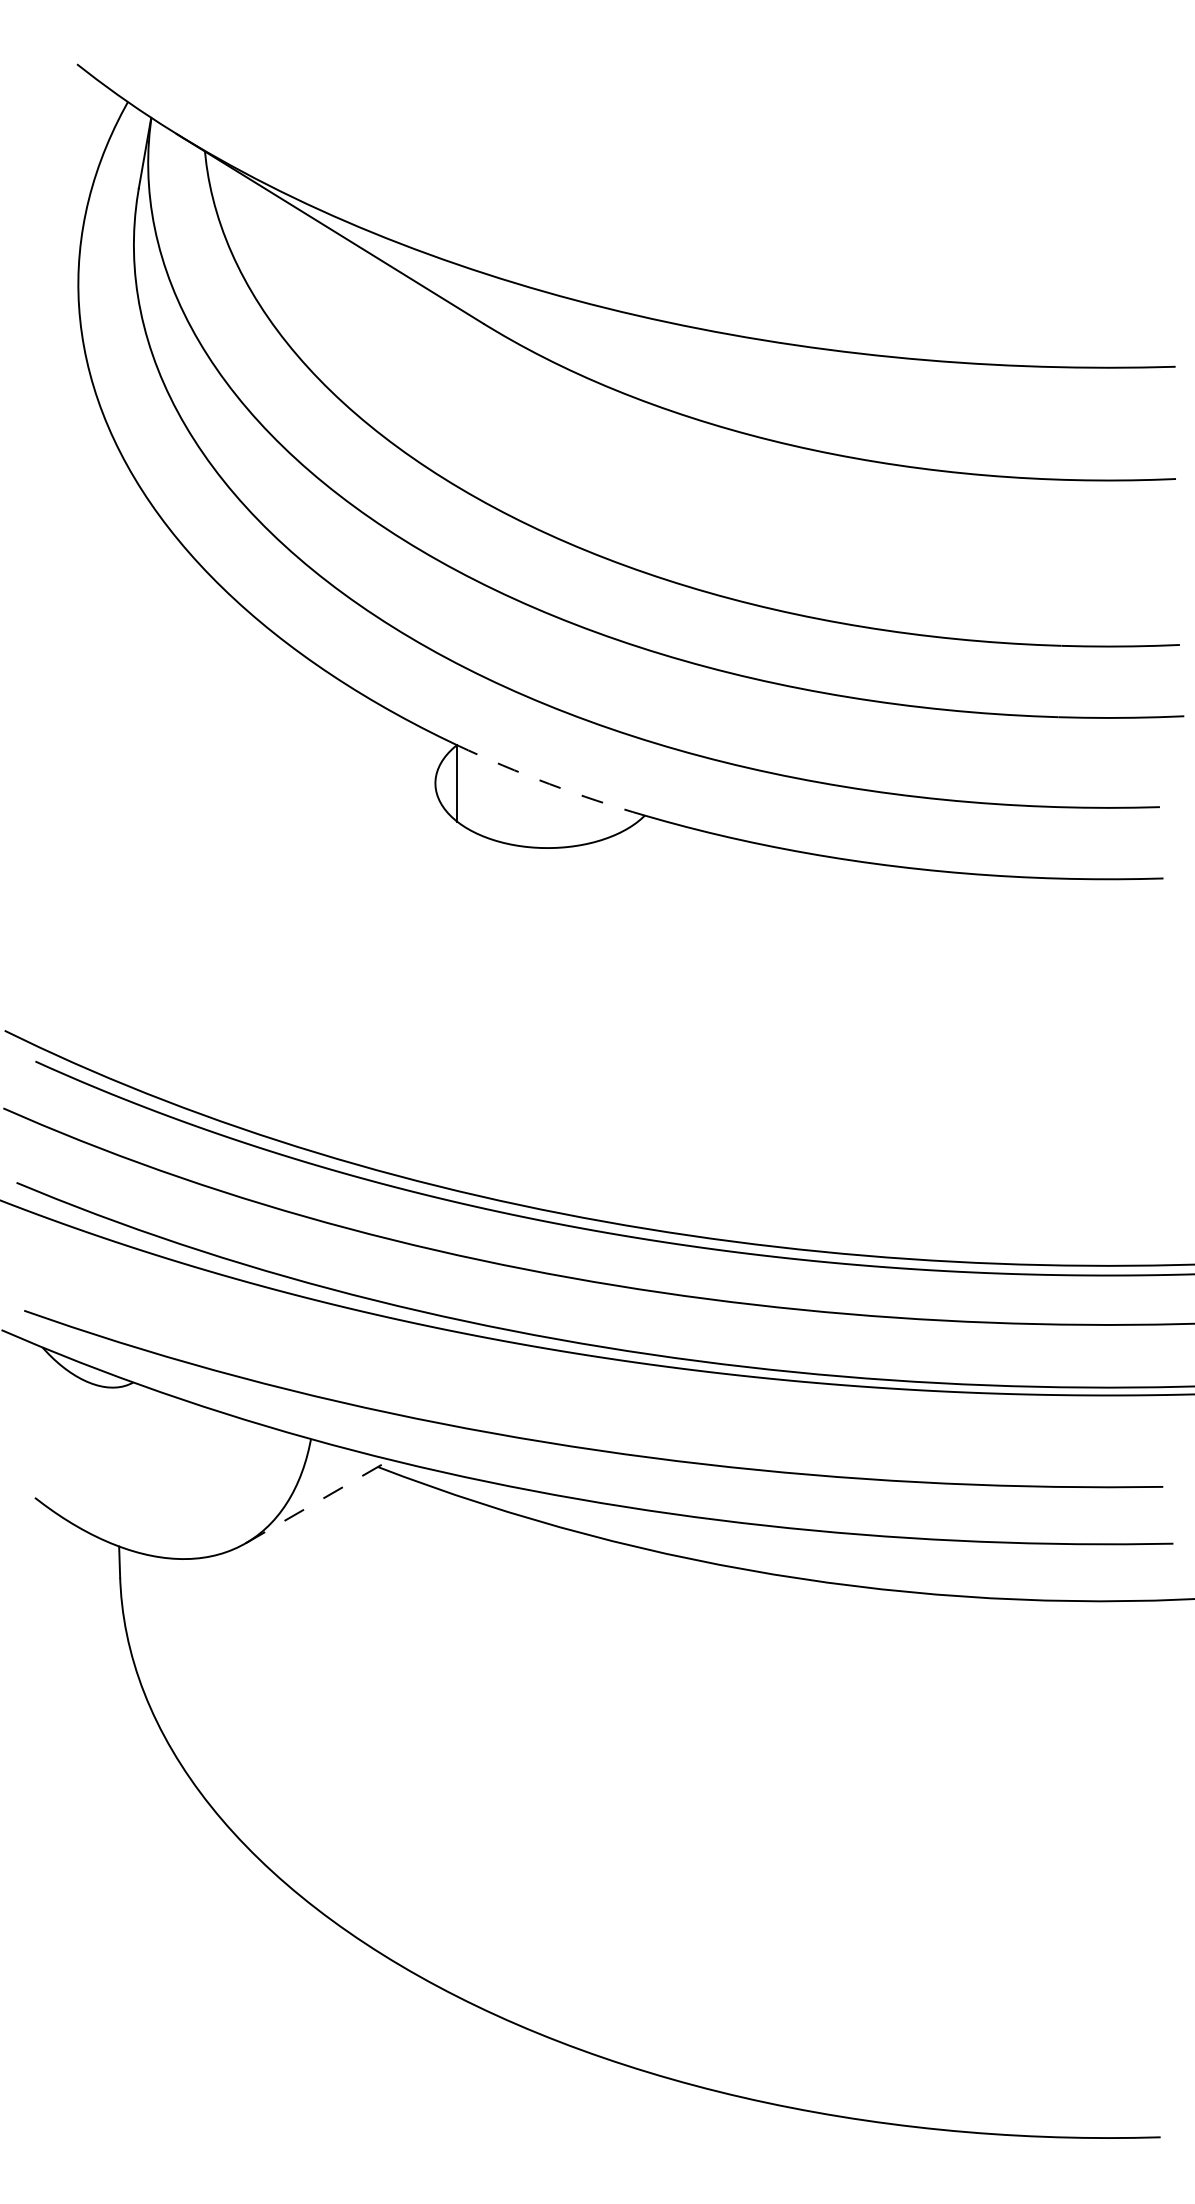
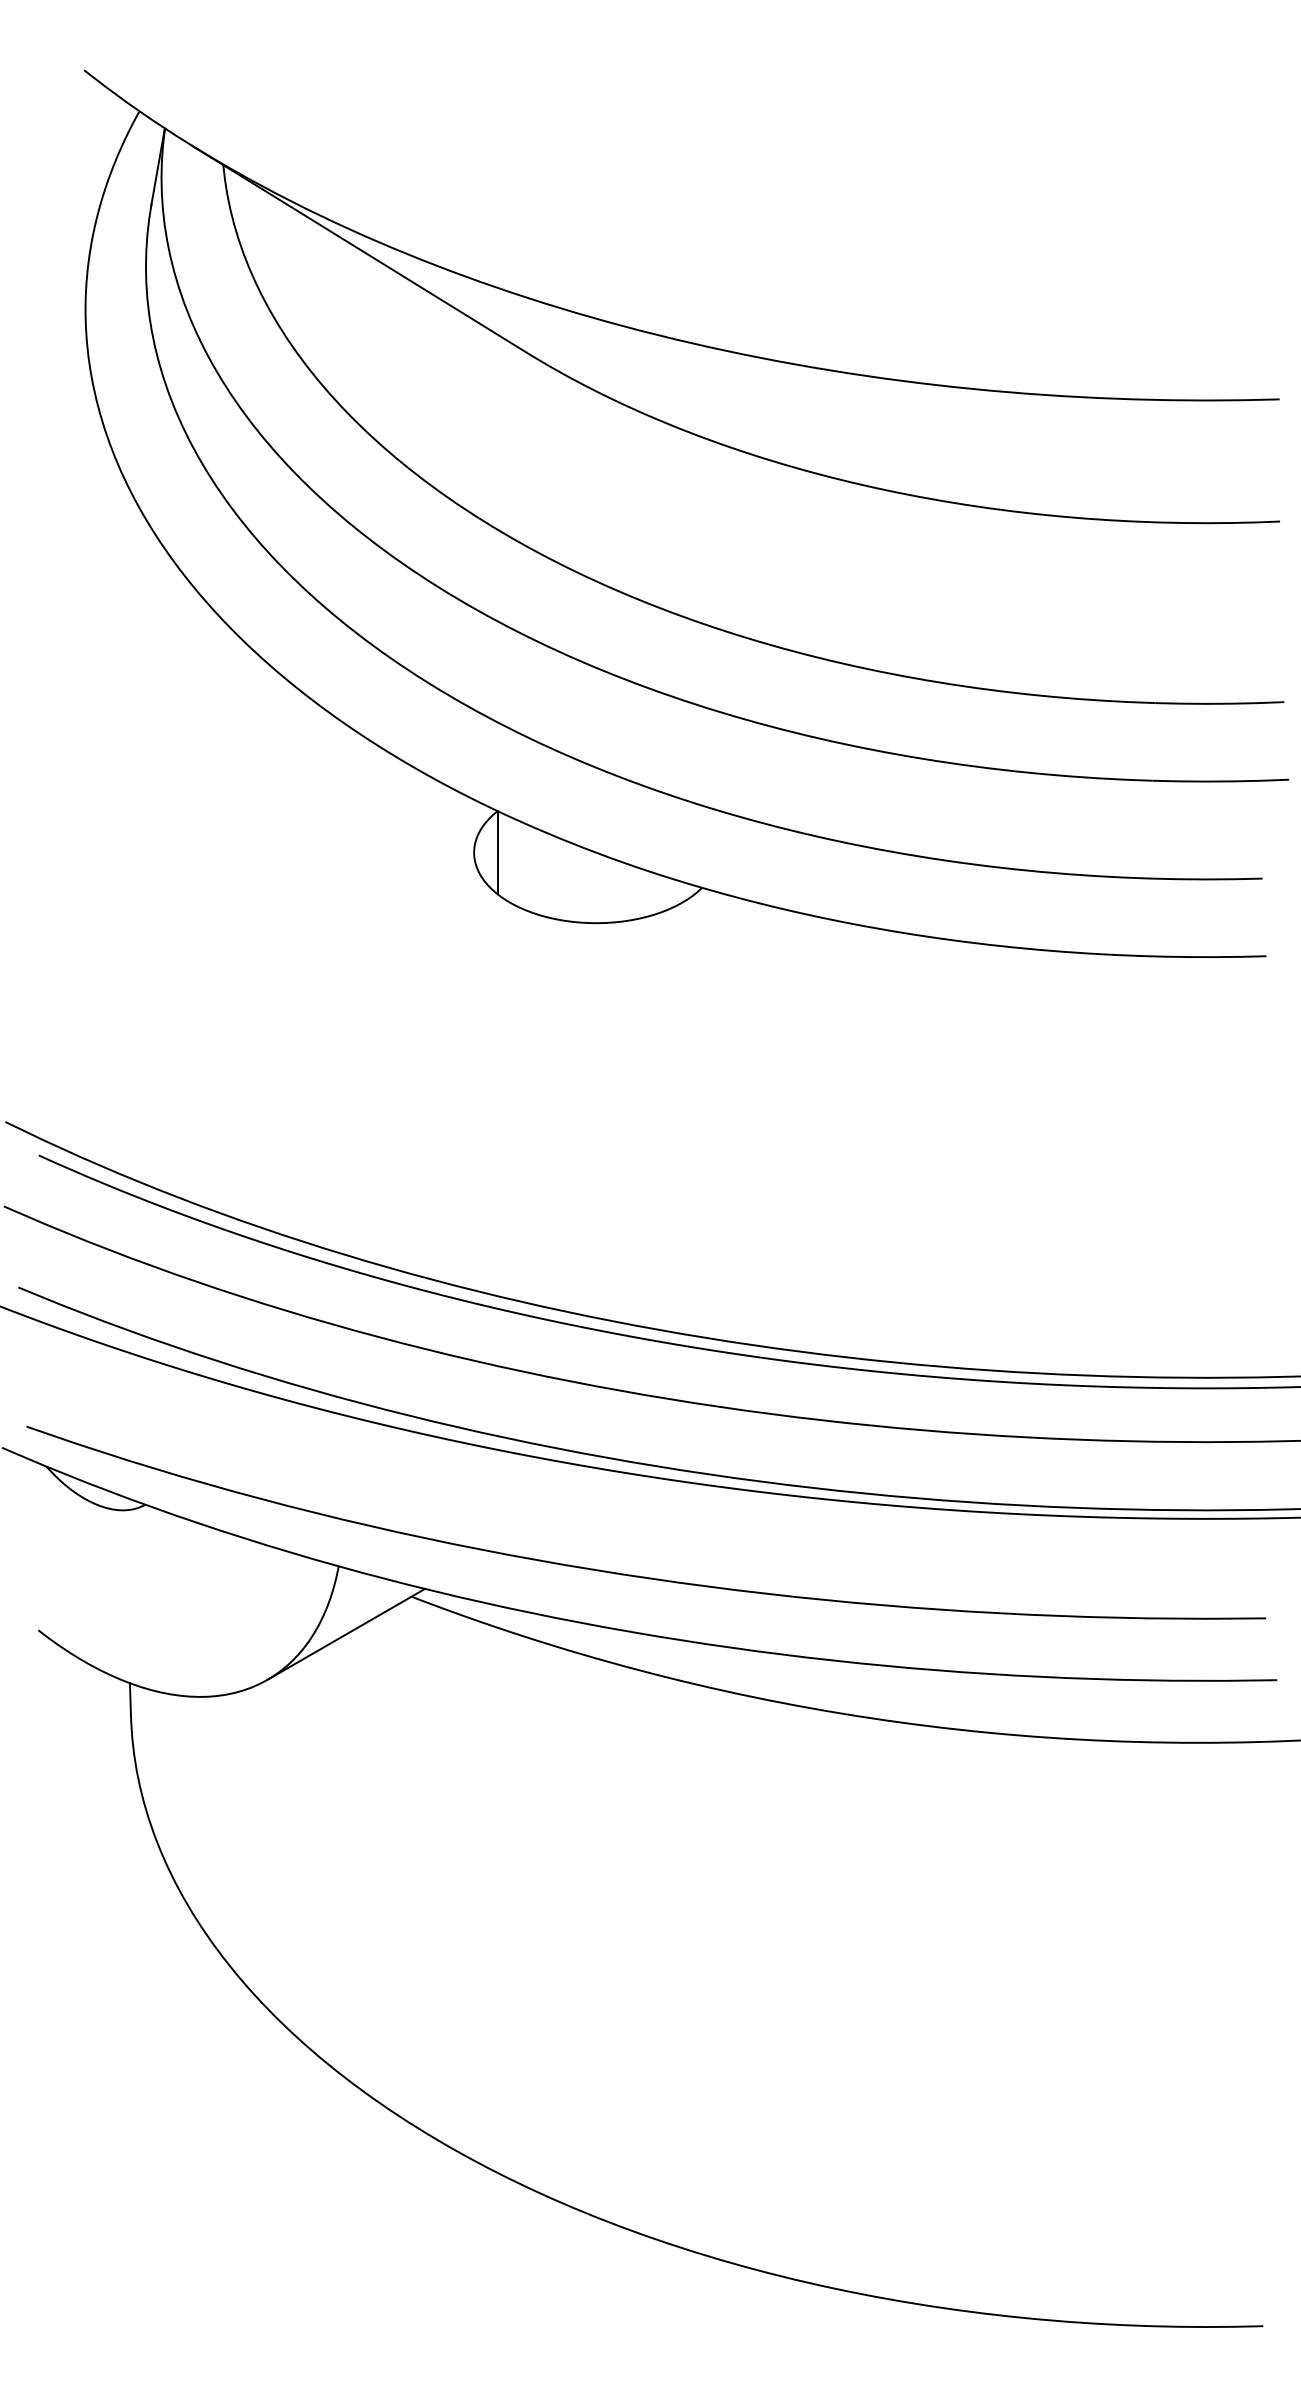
arc: (549, 784) -> (598, 853), dashed -> solid
line: (318, 1501) -> (346, 1634), dashed -> solid

